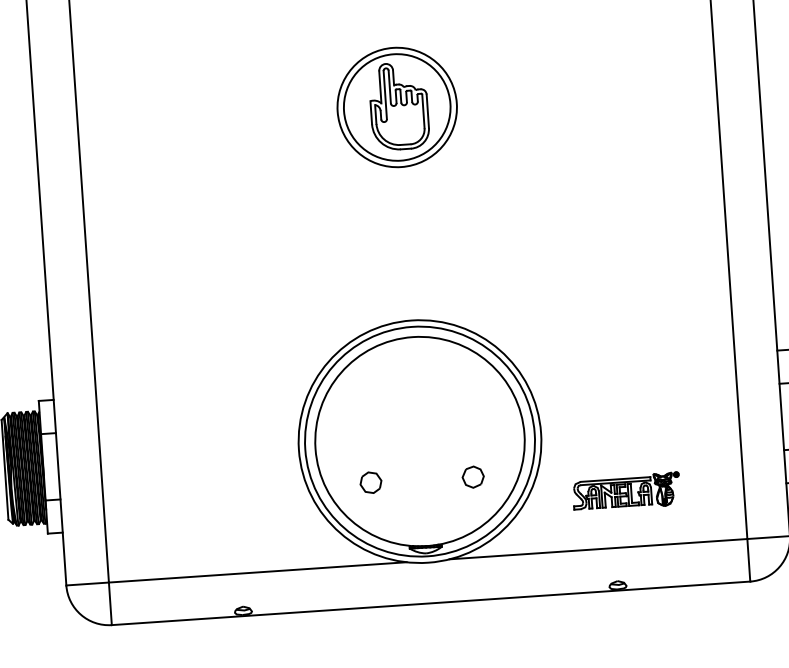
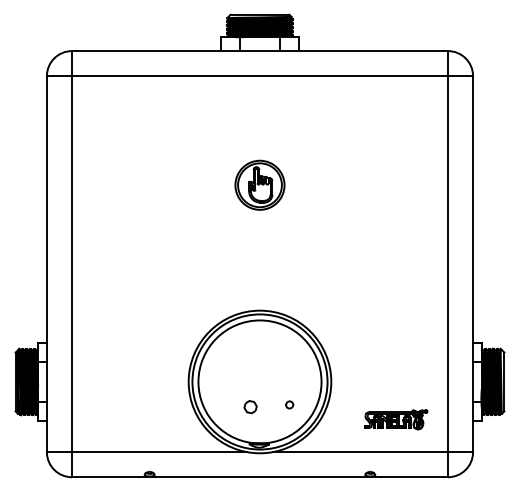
part: (396, 108) -> (259, 185), size x0.7
part: (472, 476) -> (289, 404), size x0.6
part: (370, 483) -> (250, 407), moved
part: (627, 491) -> (396, 419), moved

